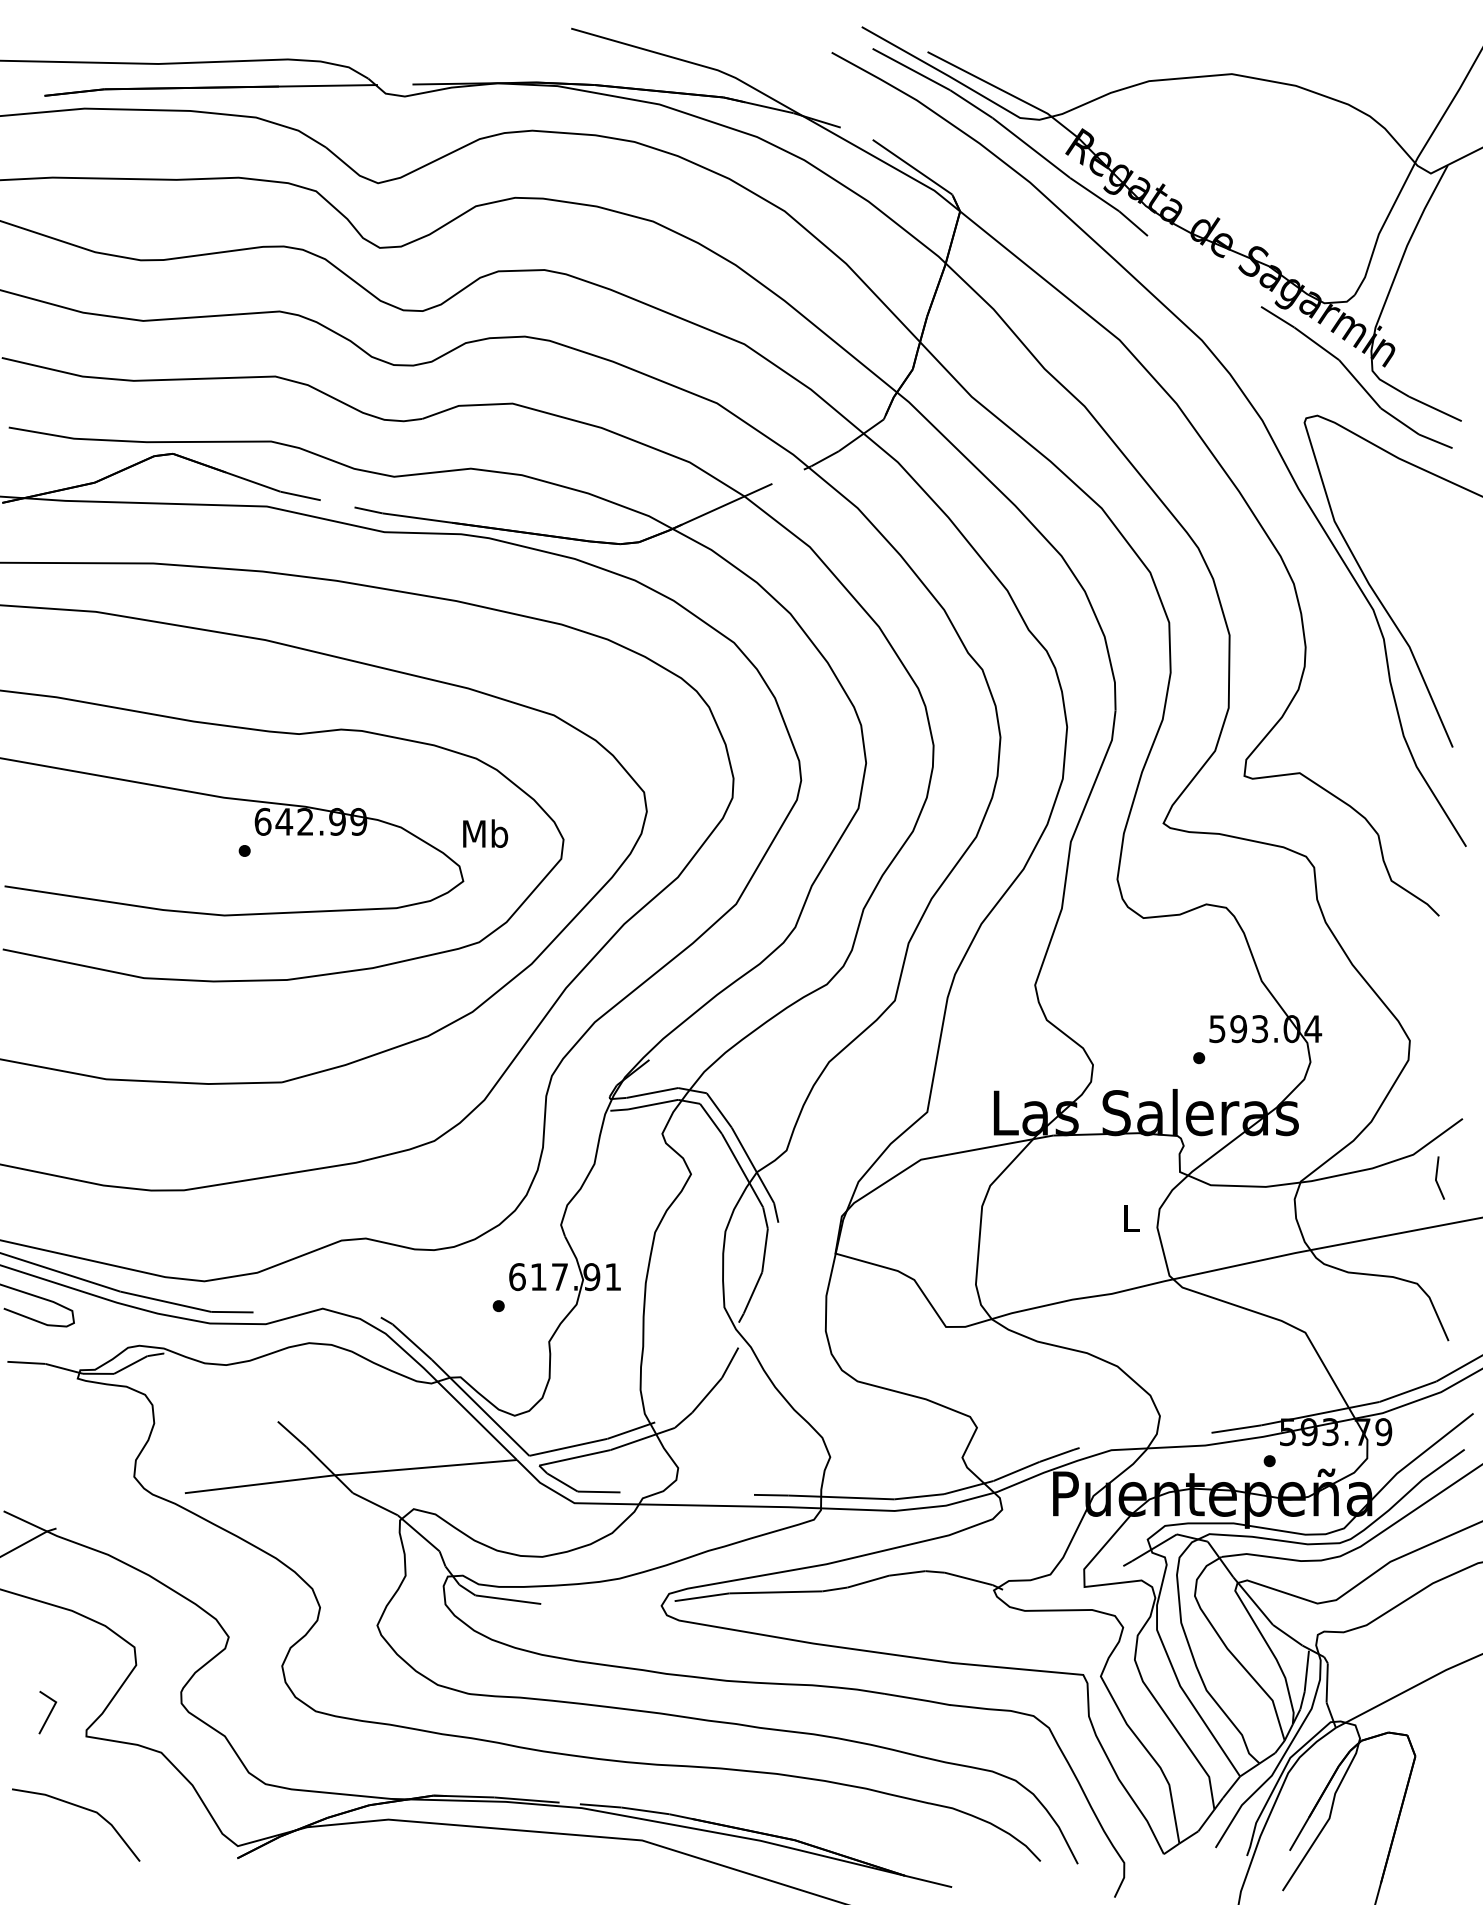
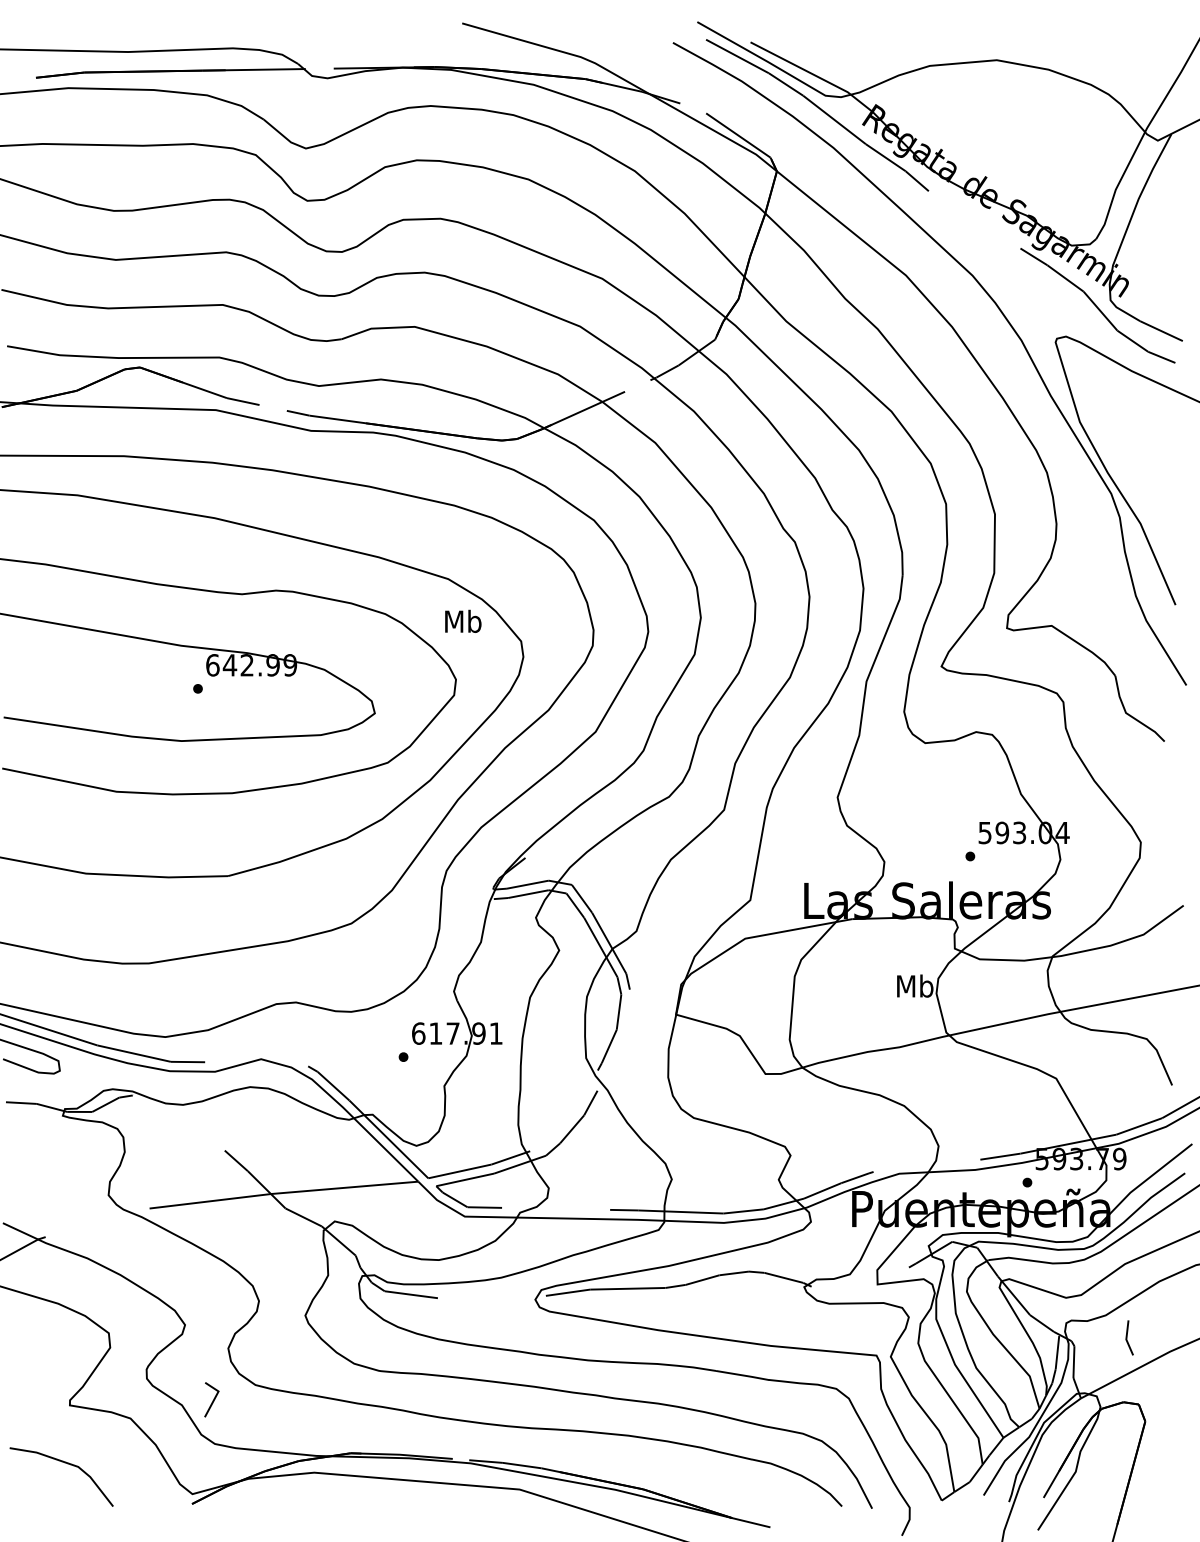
text: (485, 833) -> (463, 621), moved
line: (1437, 1177) -> (1127, 1337), moved
text: (1130, 1218) -> (914, 986), L -> Mb
line: (49, 1712) -> (213, 1399), moved

